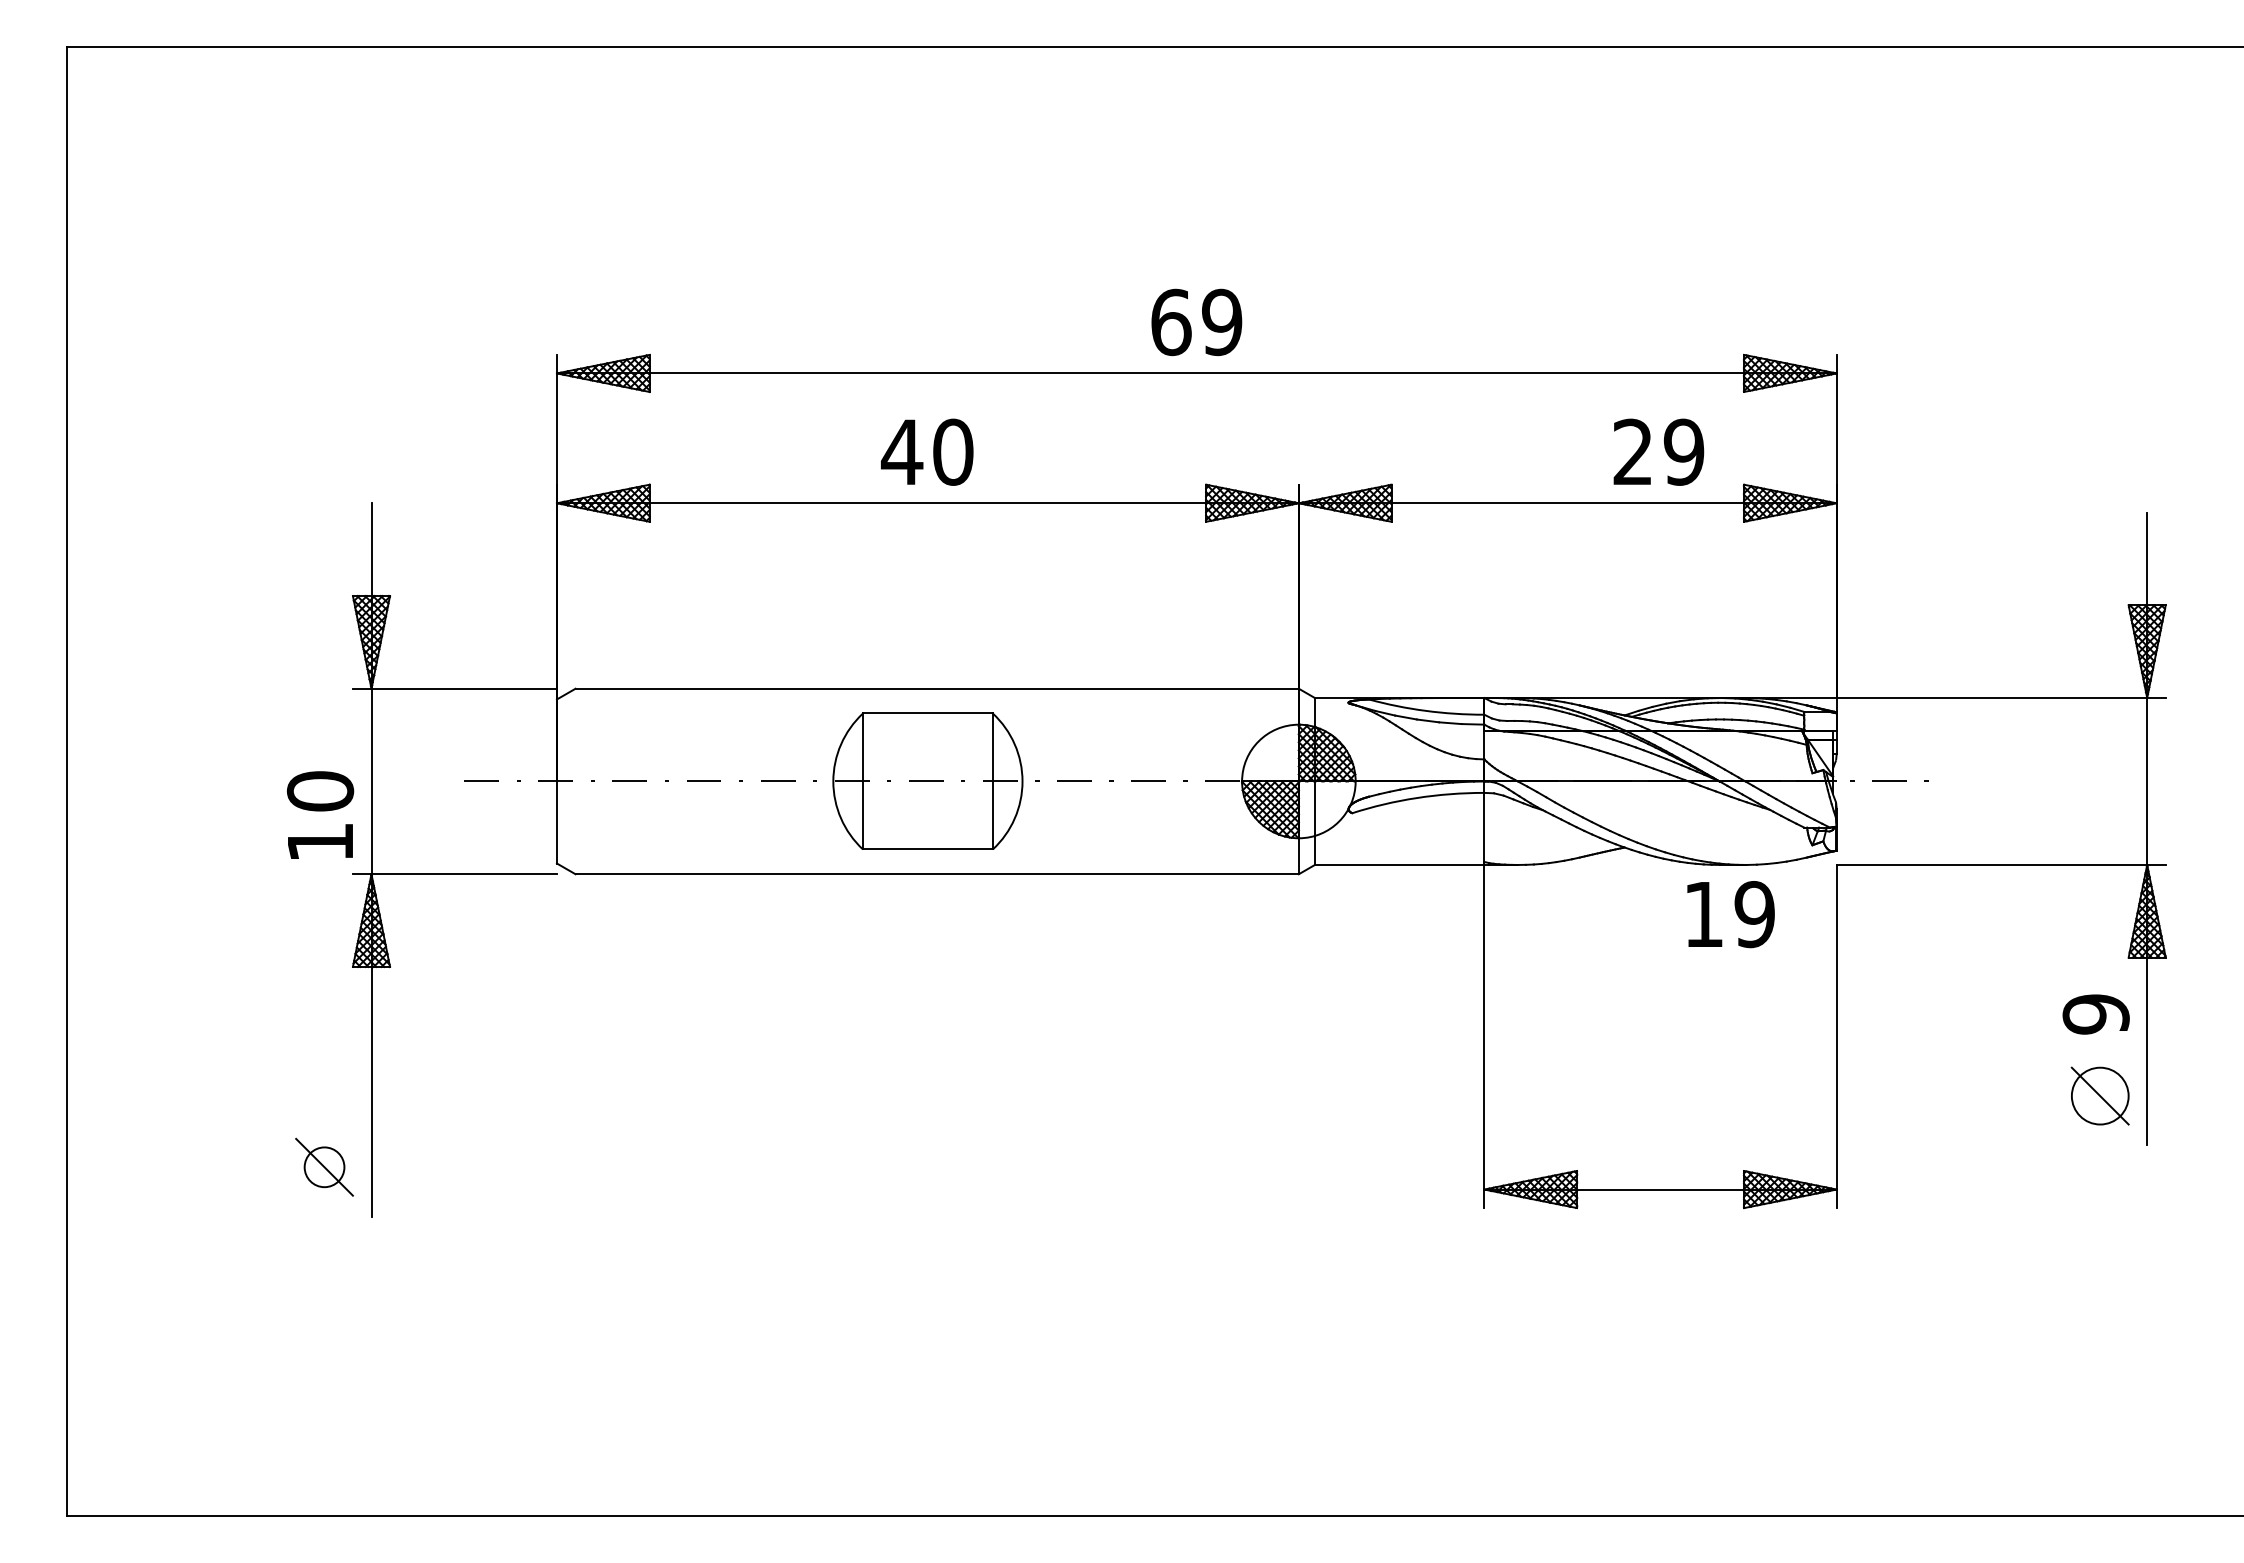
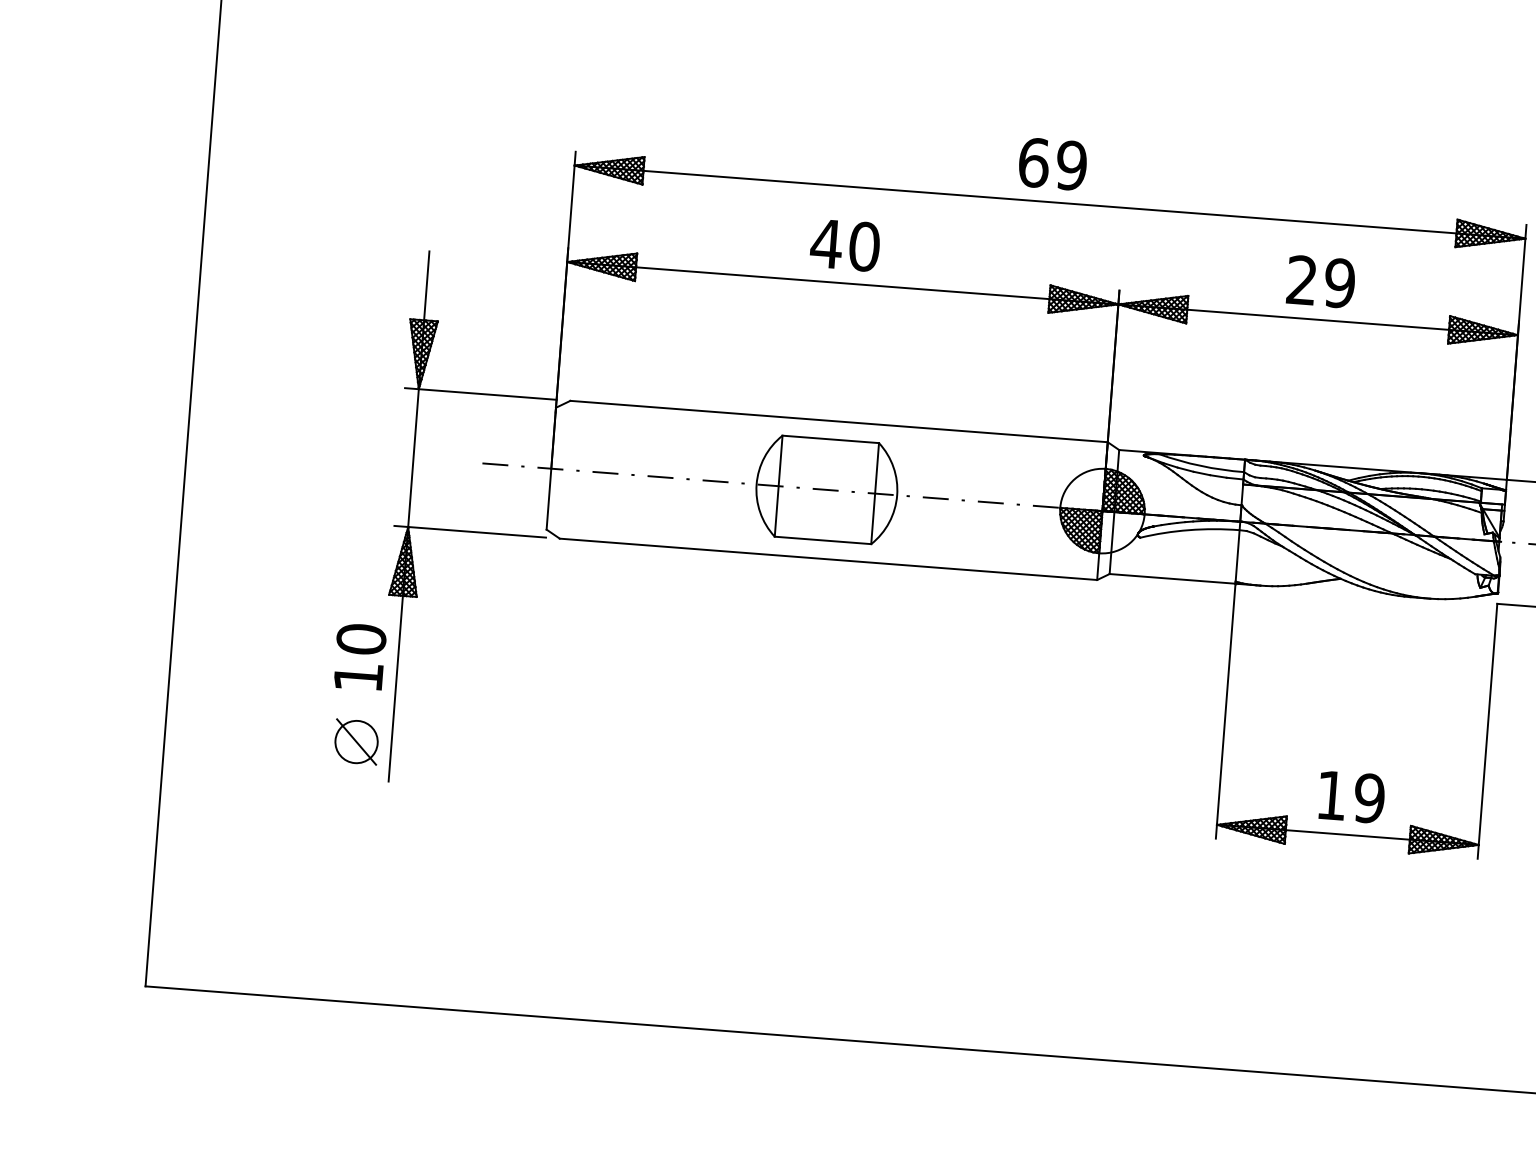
text: (1658, 451) -> (1320, 281), moved
text: (320, 814) -> (360, 656), moved
text: (1730, 914) -> (1351, 797), moved
circle: (324, 1166) -> (356, 741), size x1.43

